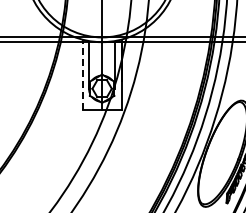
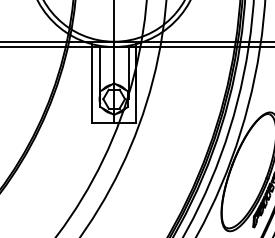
line: (82, 76) -> (92, 85), dashed -> solid

